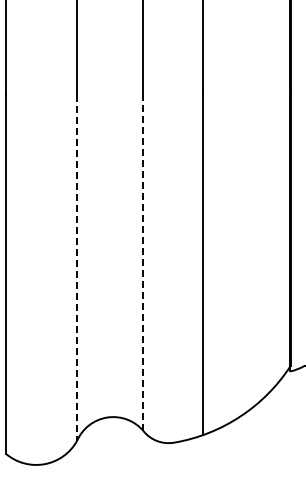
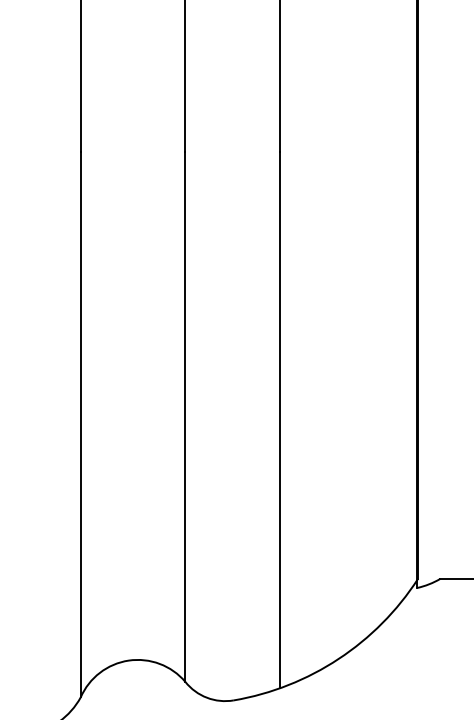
line: (143, 263) -> (185, 417), dashed -> solid
line: (77, 268) -> (81, 425), dashed -> solid

